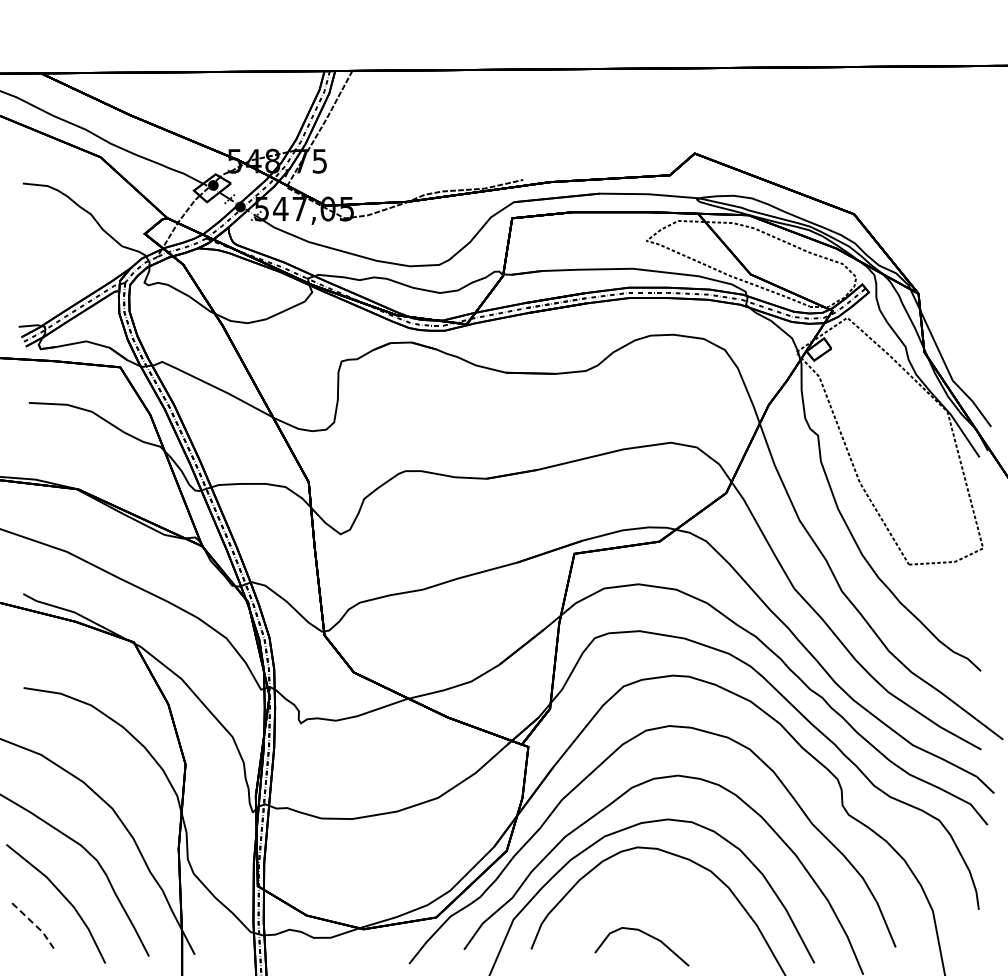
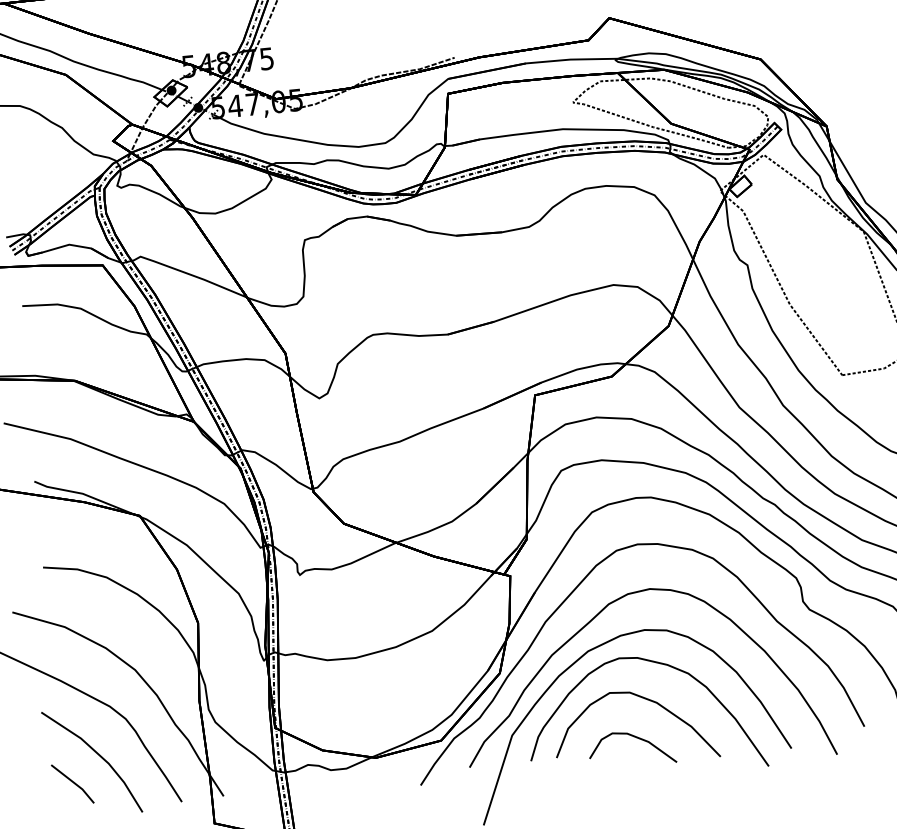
curve: (662, 895) -> (646, 700), added
line: (34, 924) -> (74, 783), dashed -> solid

